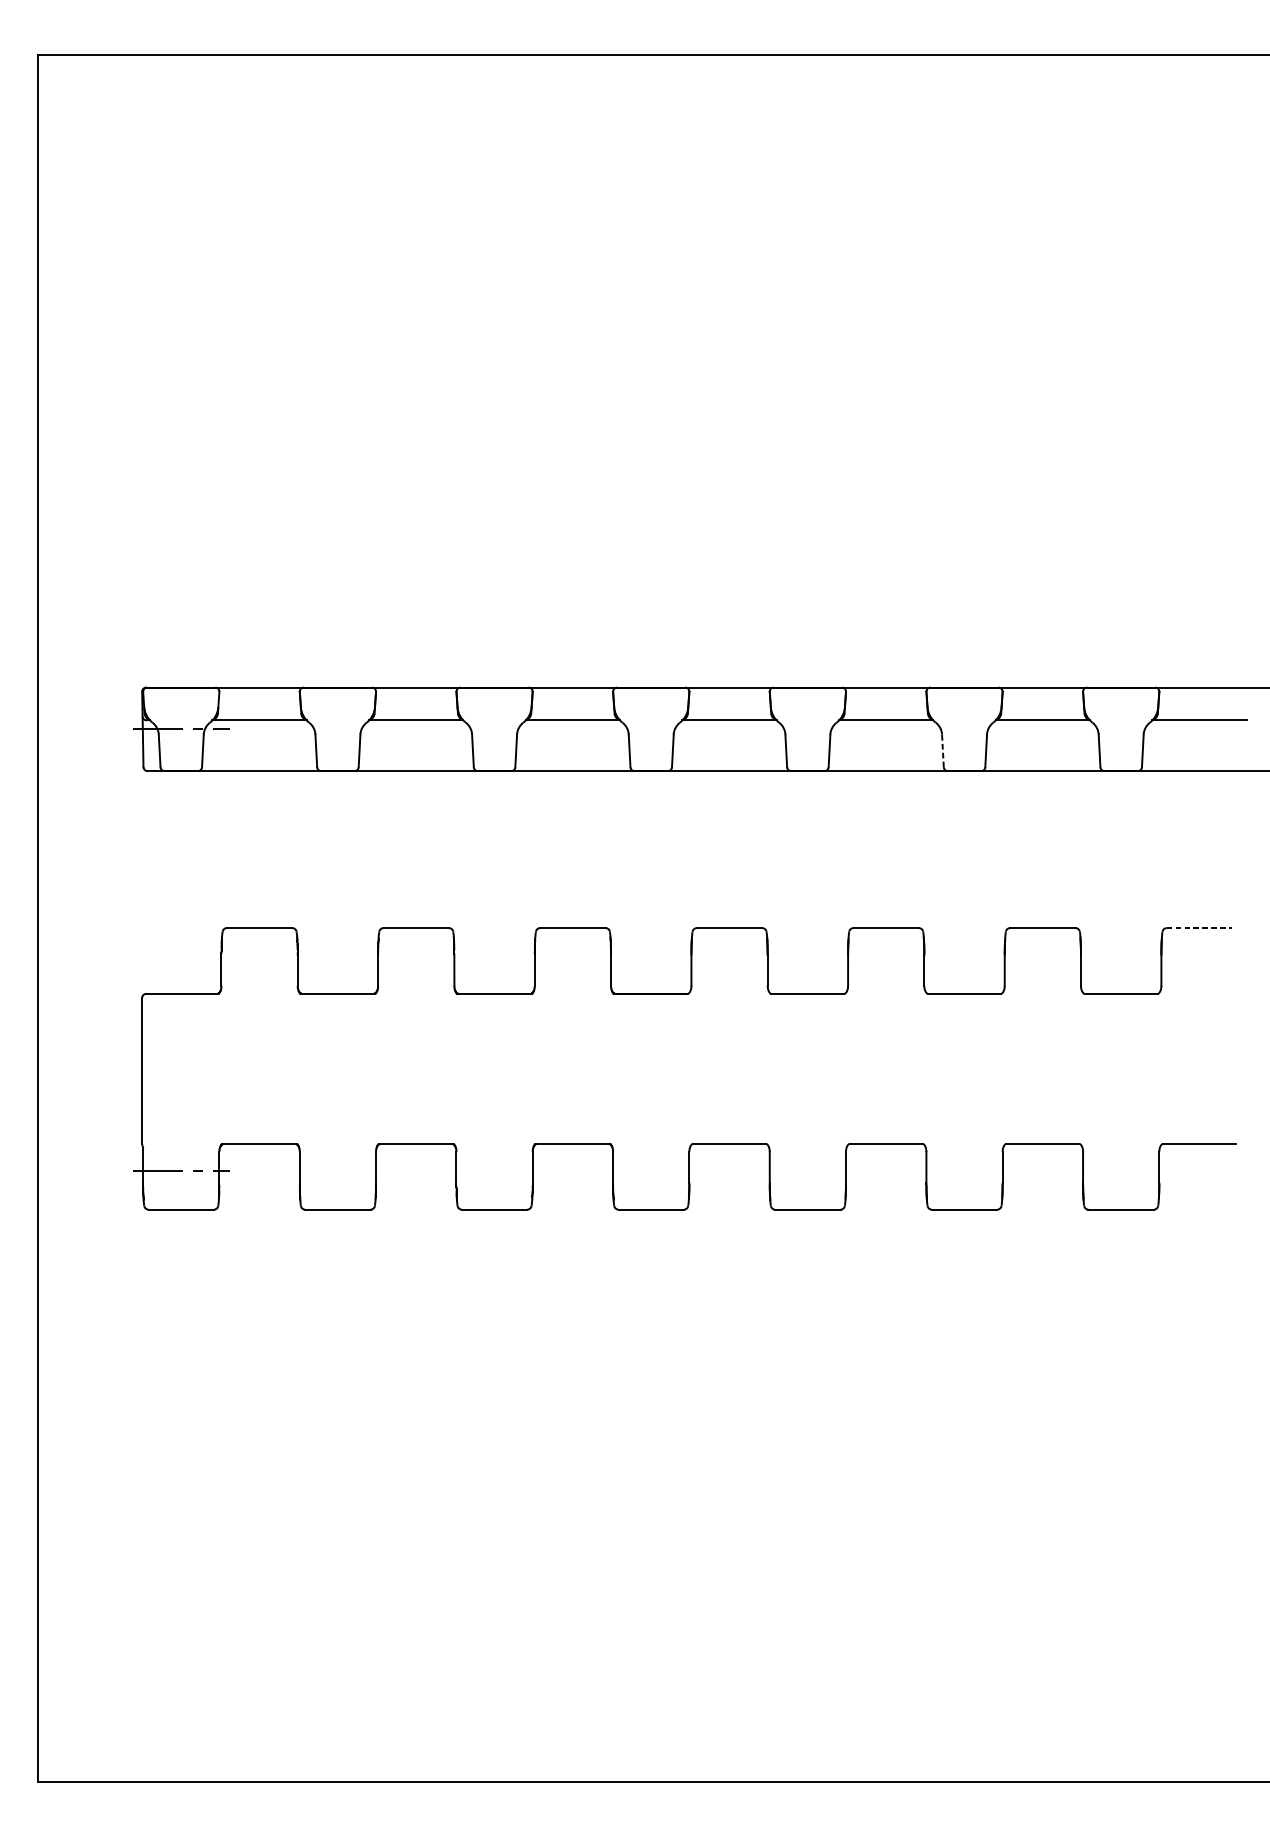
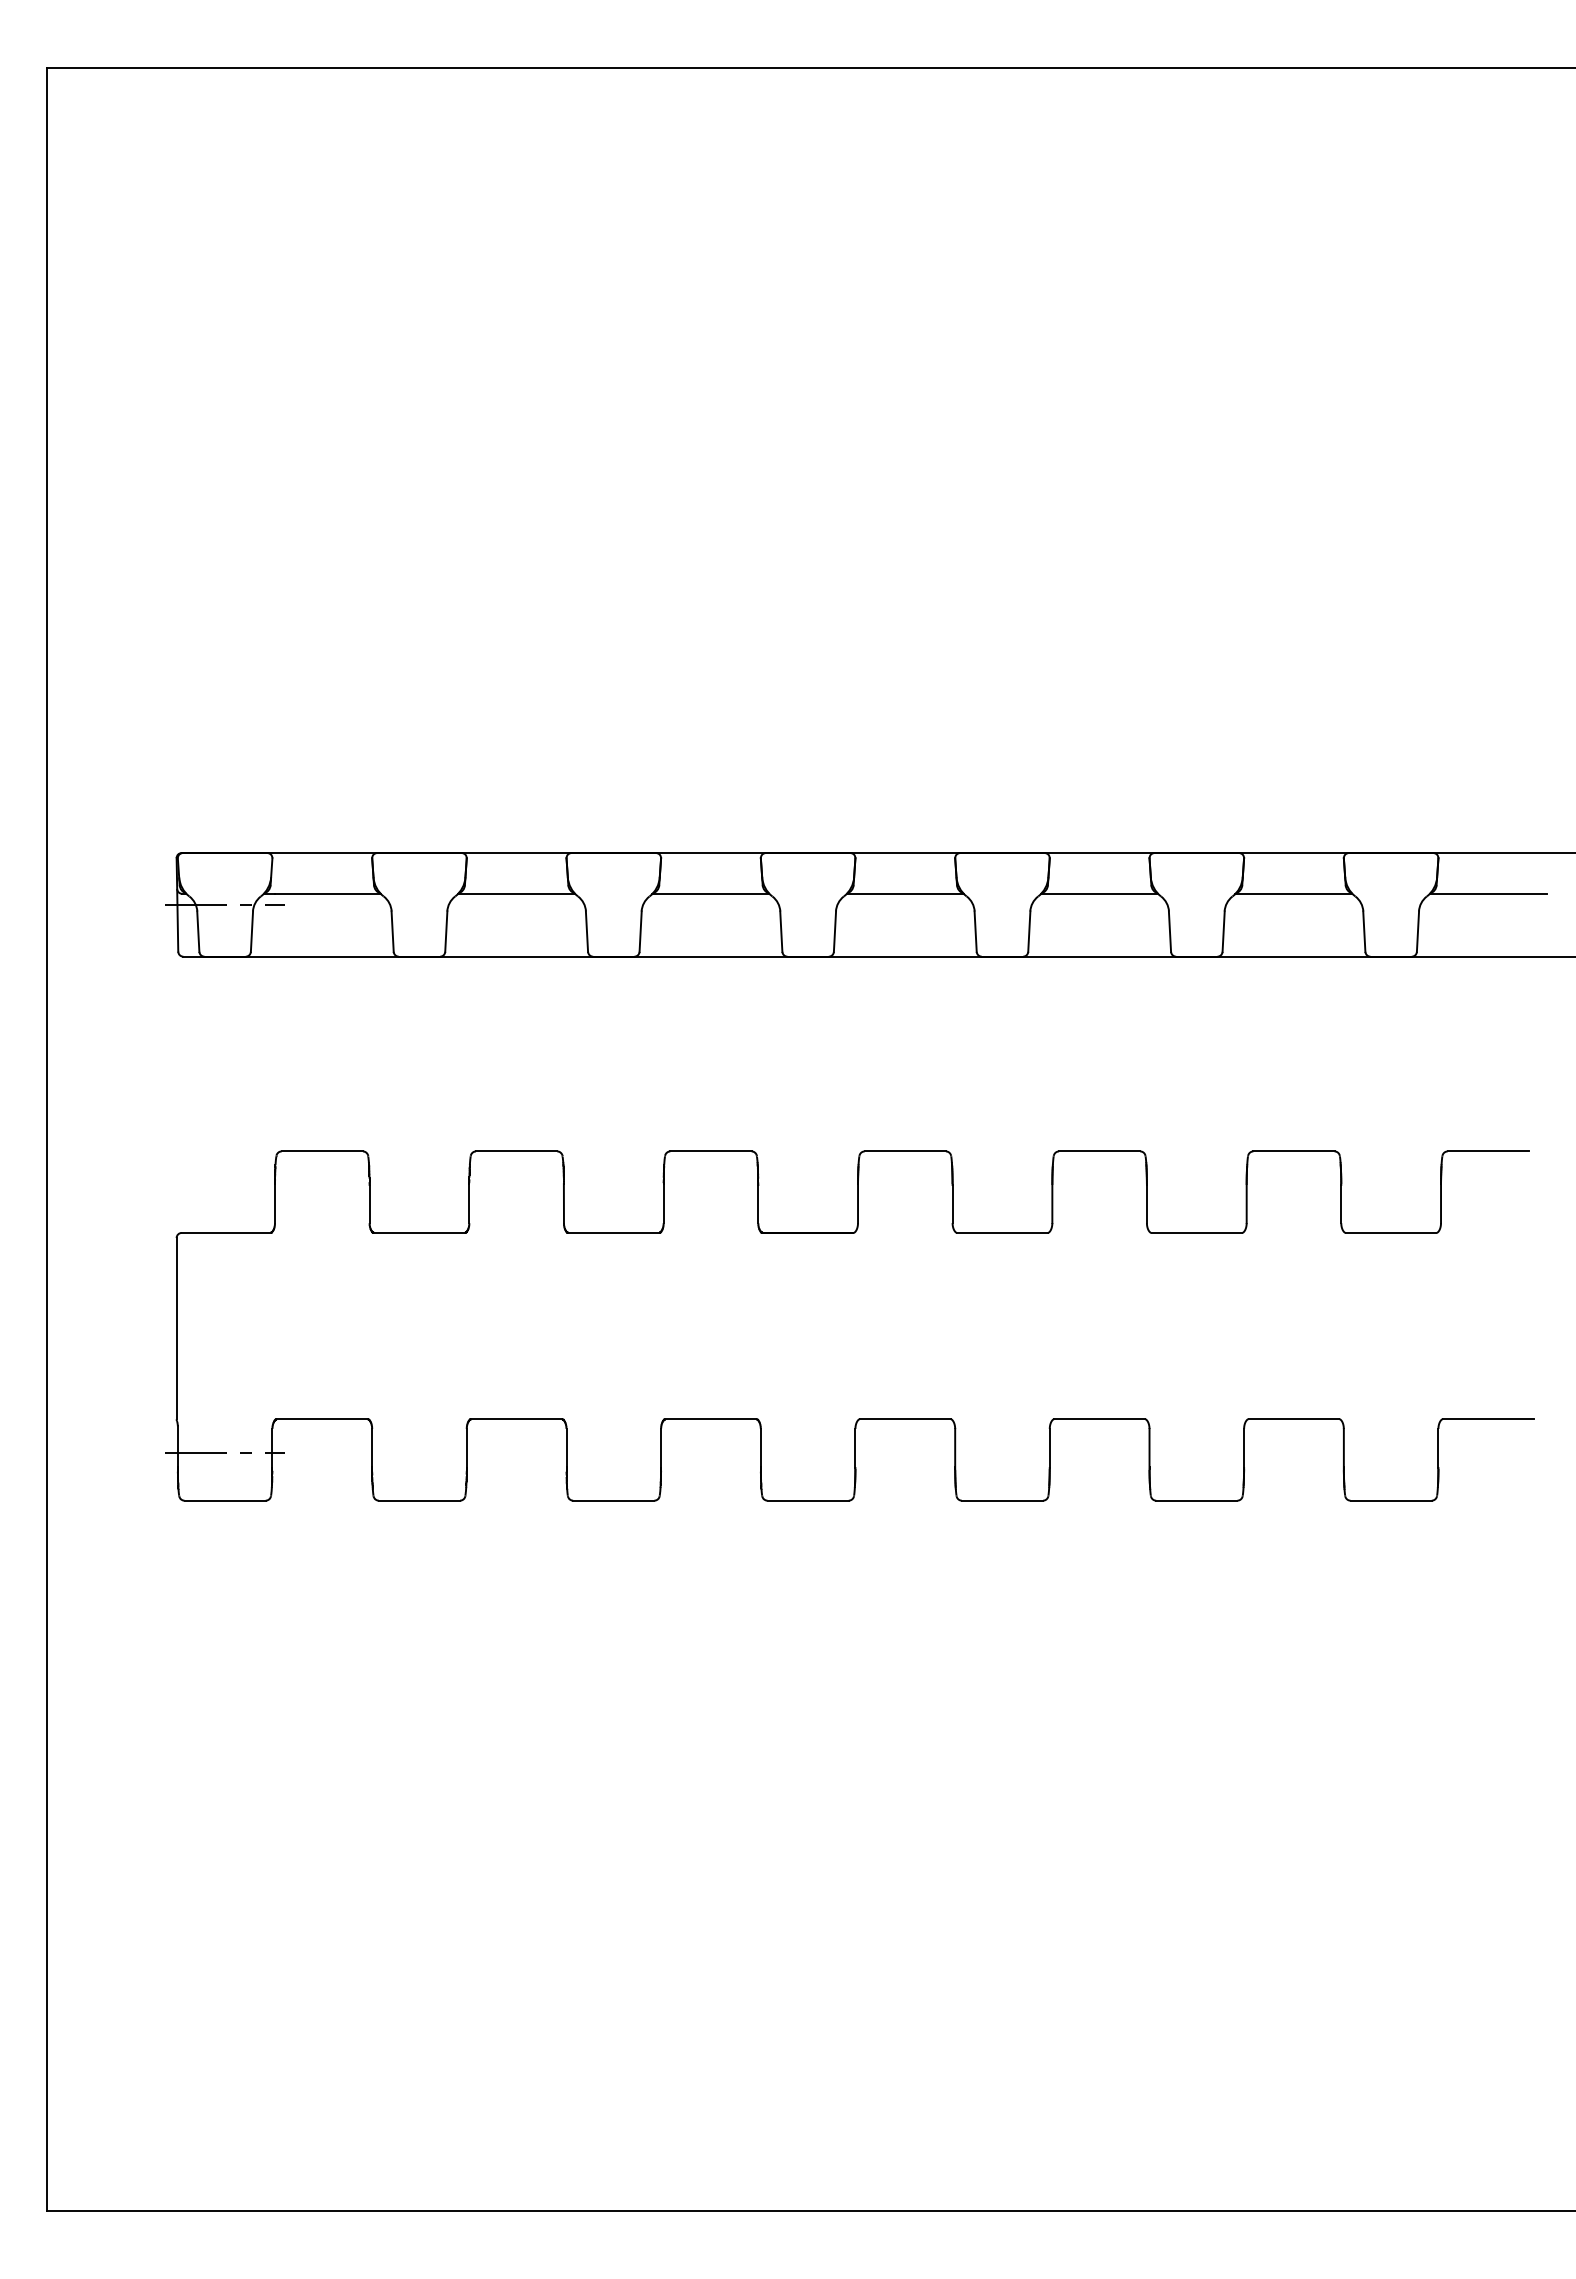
line: (942, 750) -> (1169, 931), dashed -> solid
line: (1199, 928) -> (1488, 1151), dashed -> solid

